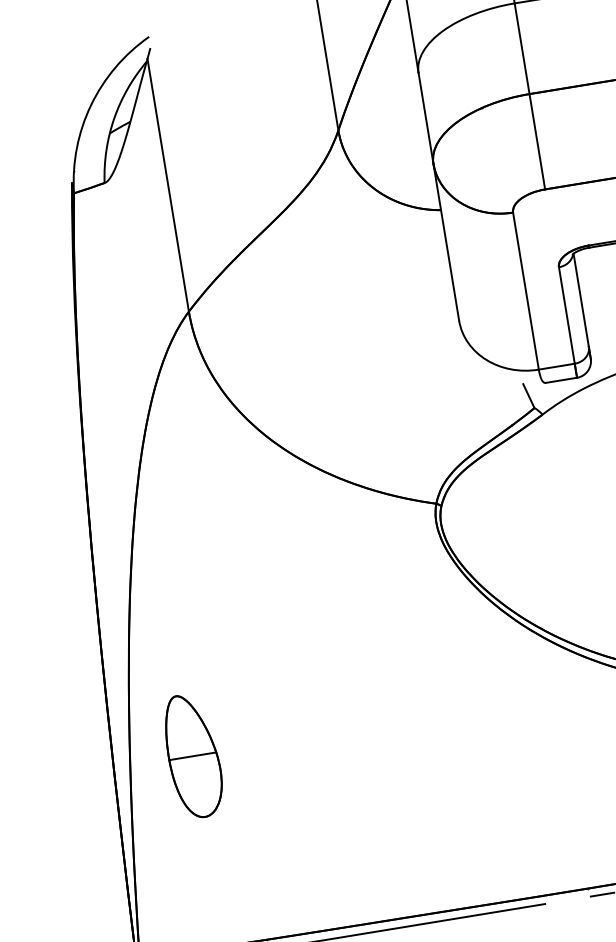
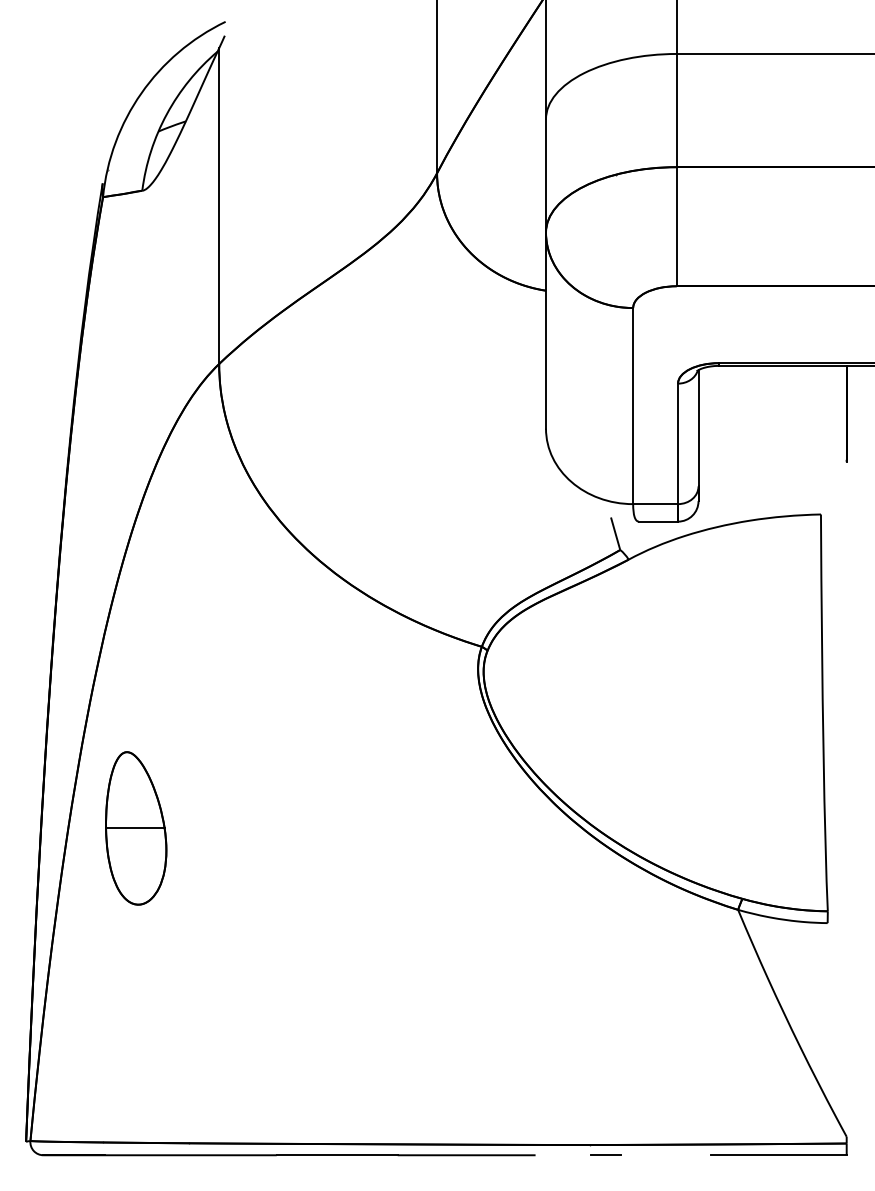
part: (193, 756) -> (136, 828), moved

